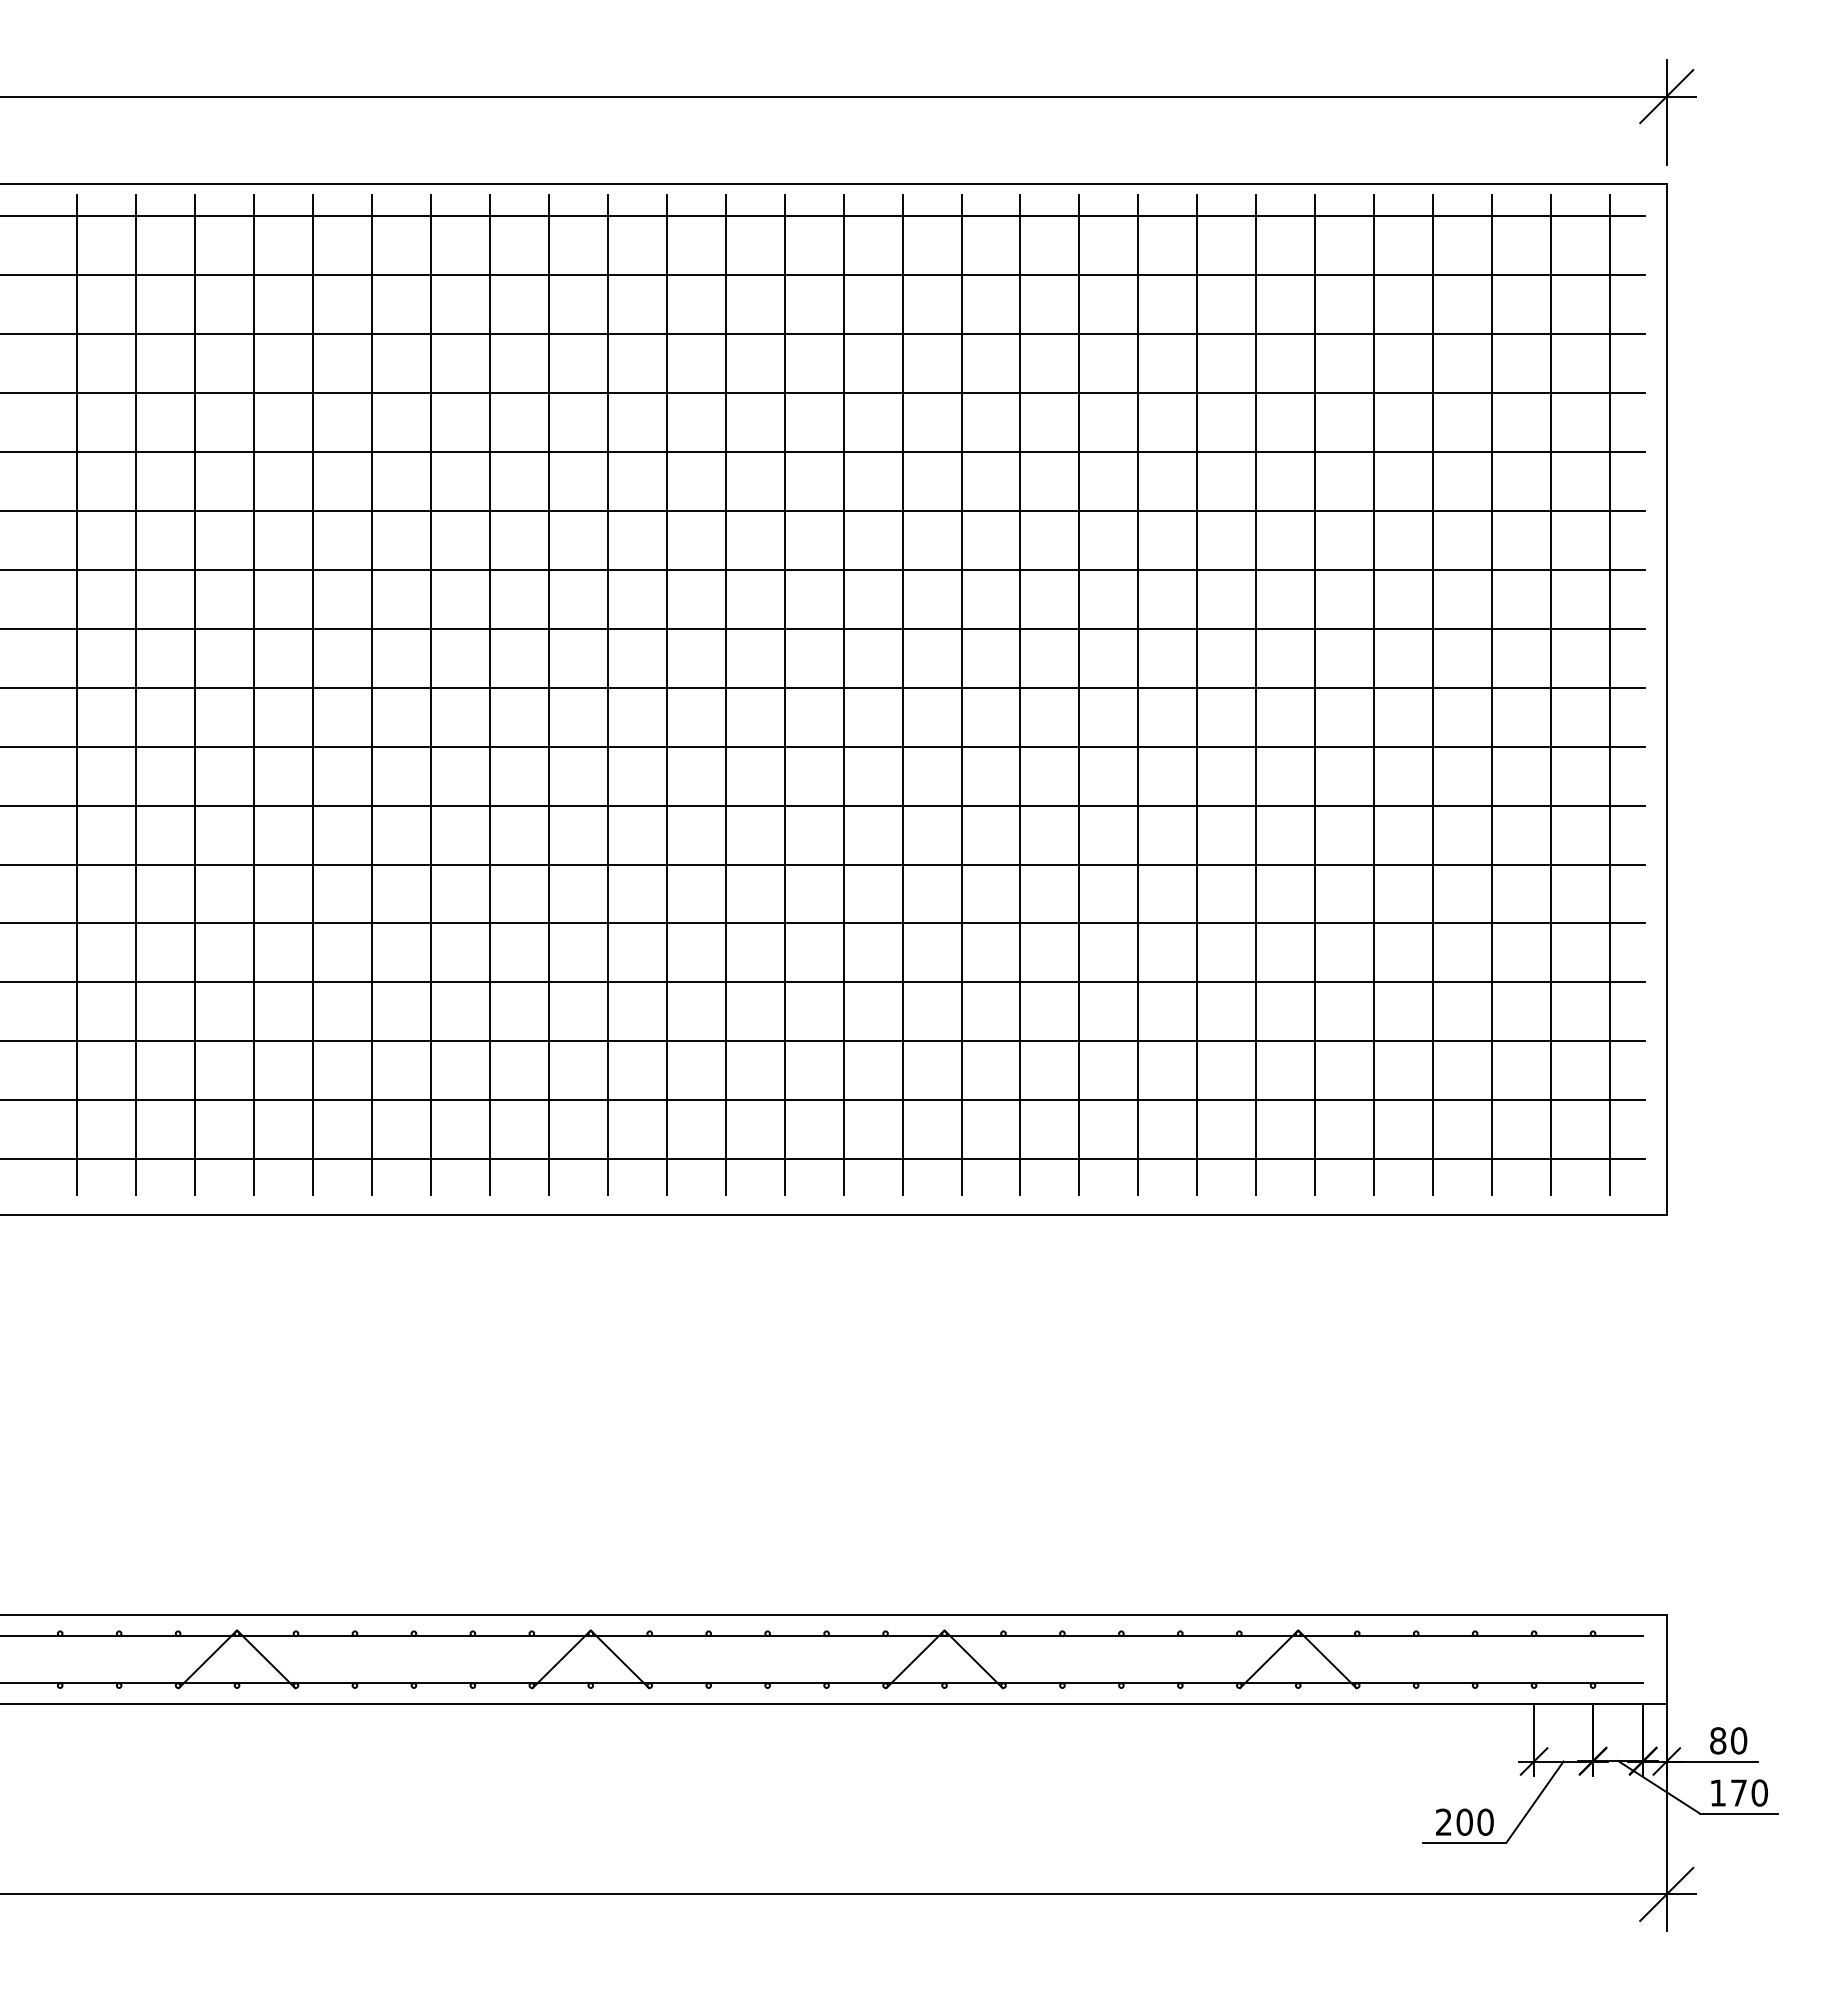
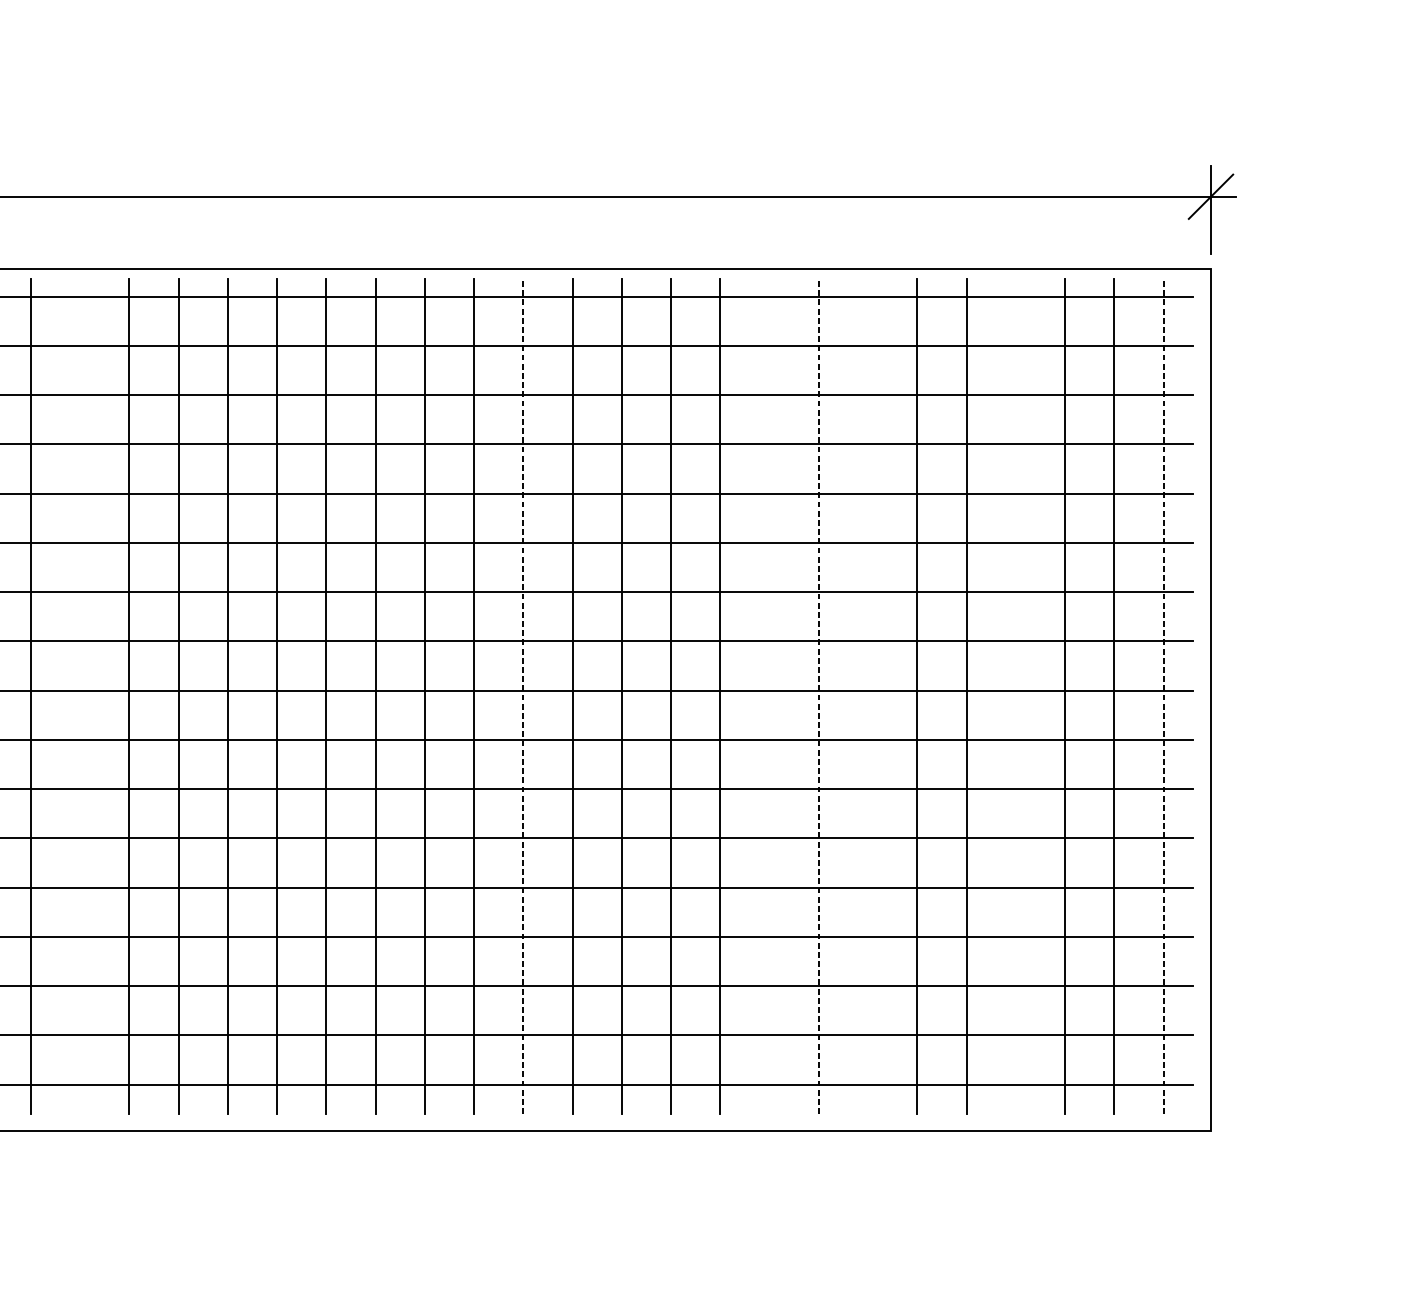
line: (312, 694) -> (79, 696), removed
line: (843, 694) -> (523, 696), solid -> dashed
line: (1138, 694) -> (769, 696), removed
line: (1197, 694) -> (818, 696), solid -> dashed
line: (1256, 694) -> (868, 696), removed
line: (1433, 694) -> (1016, 696), removed
line: (1610, 694) -> (1163, 696), solid -> dashed

